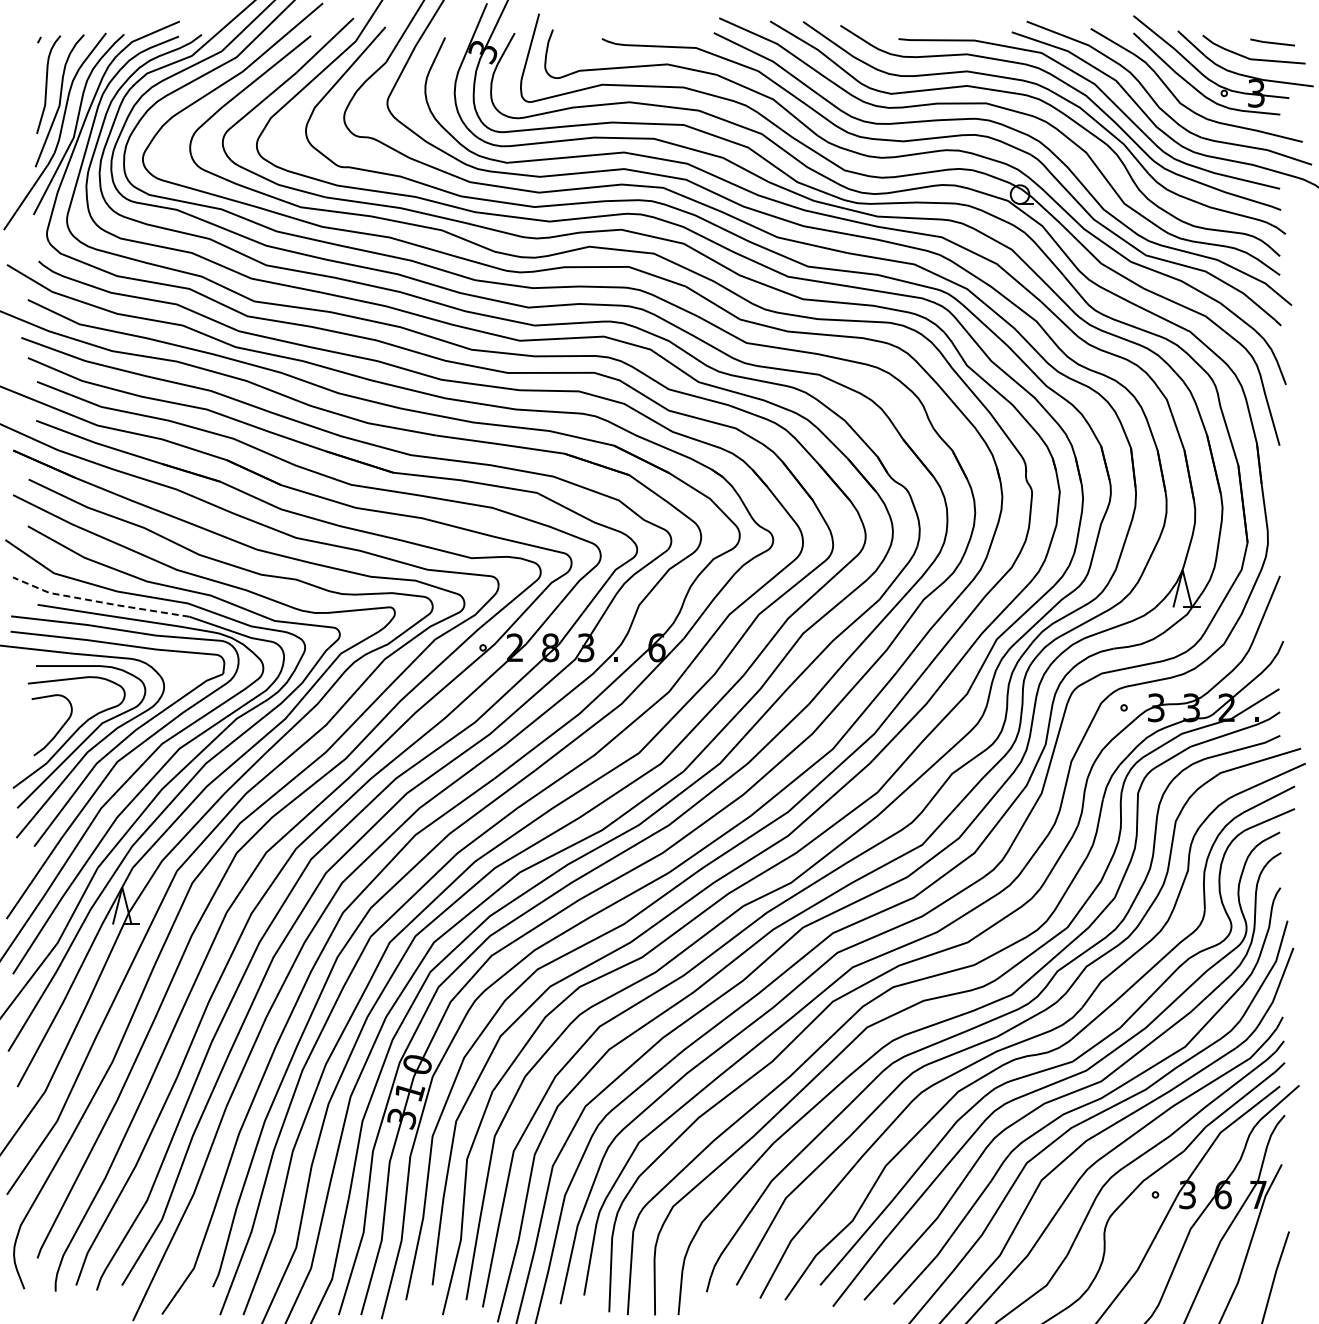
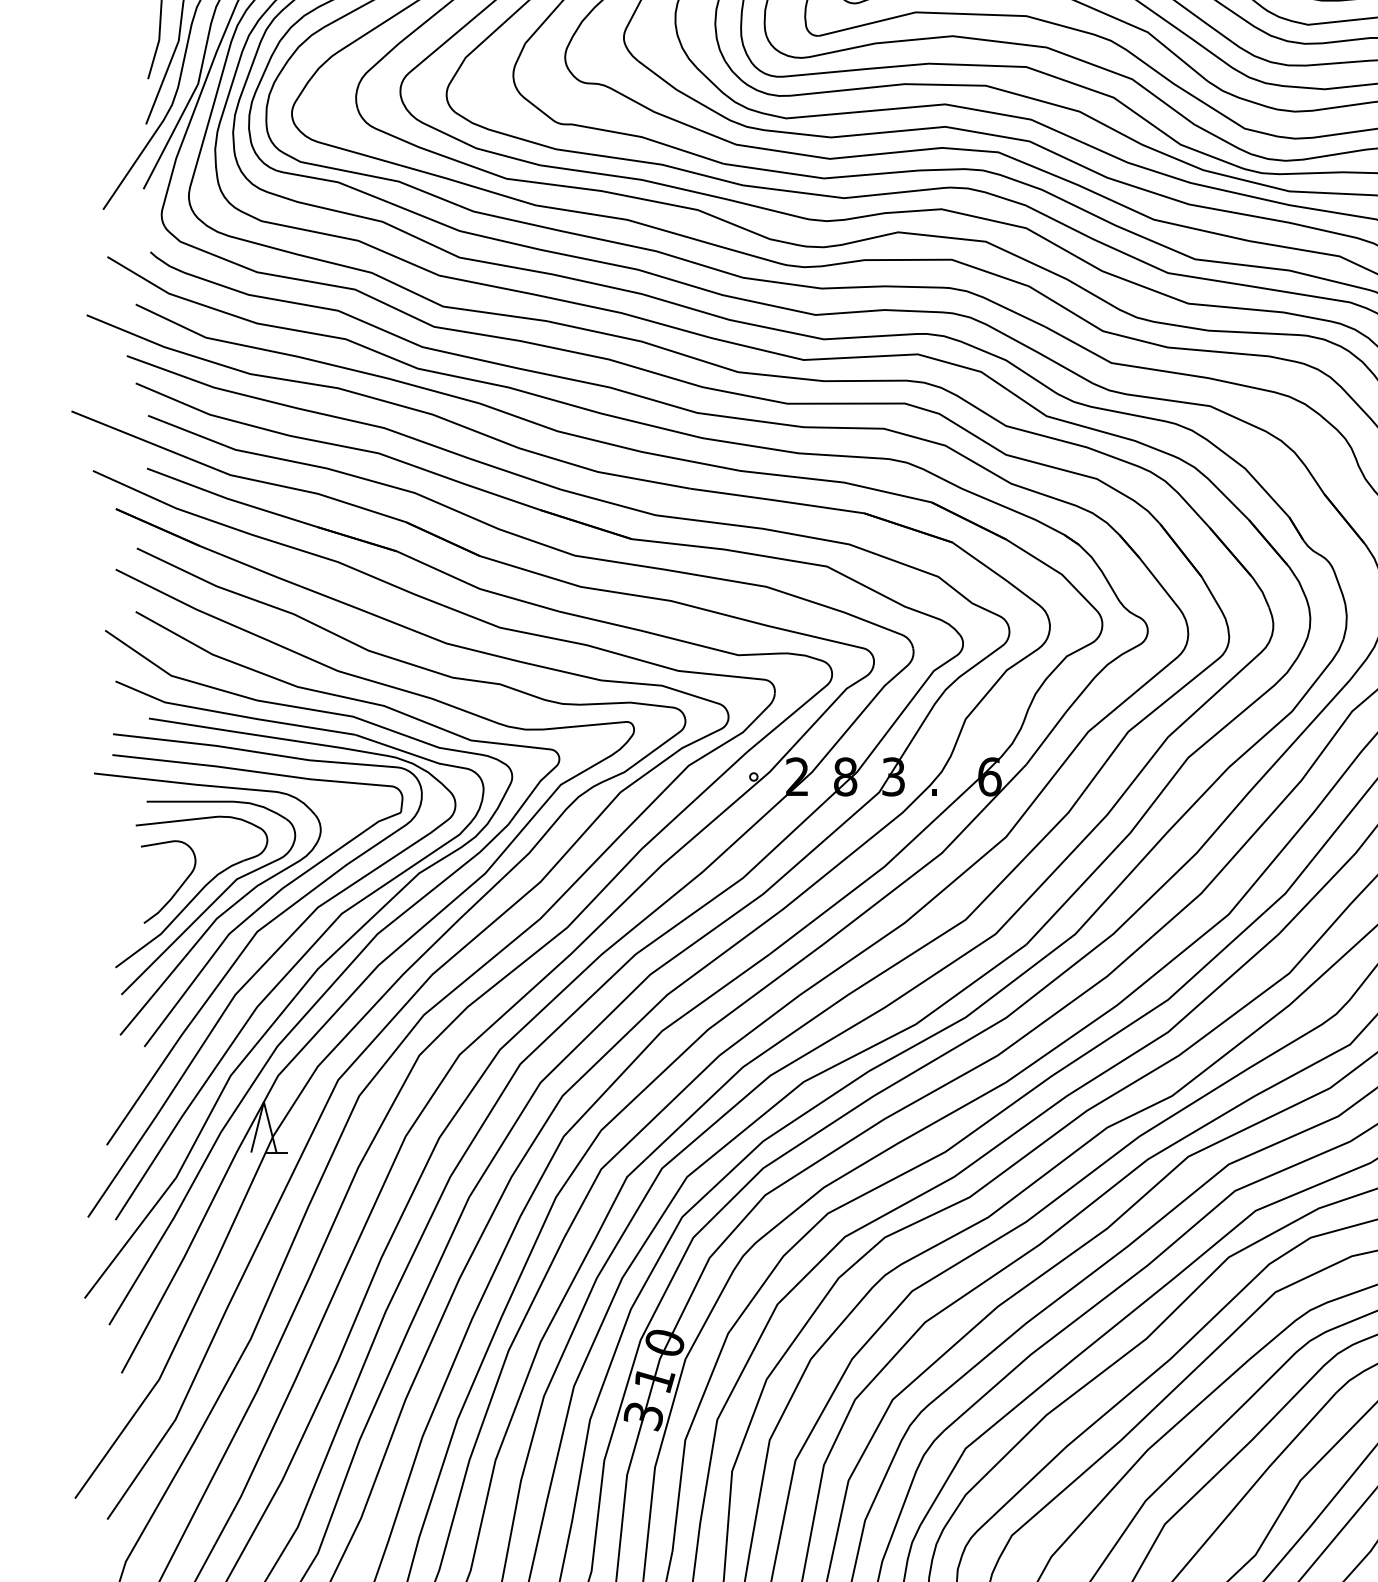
line: (99, 602) -> (232, 715), dashed -> solid

